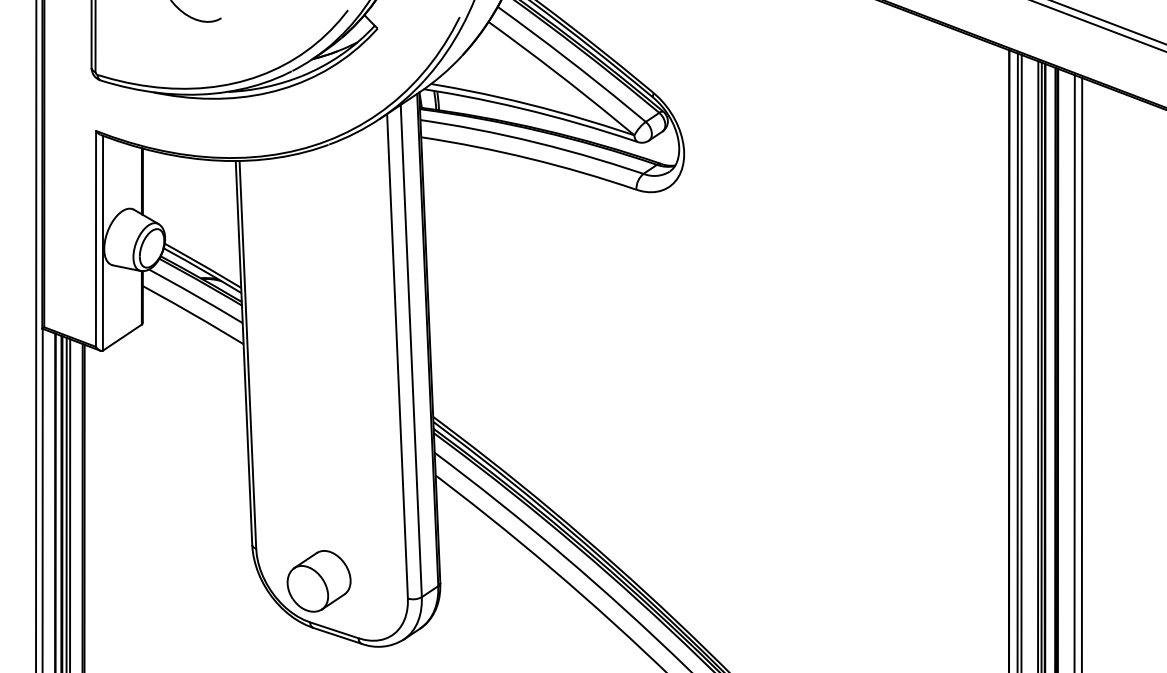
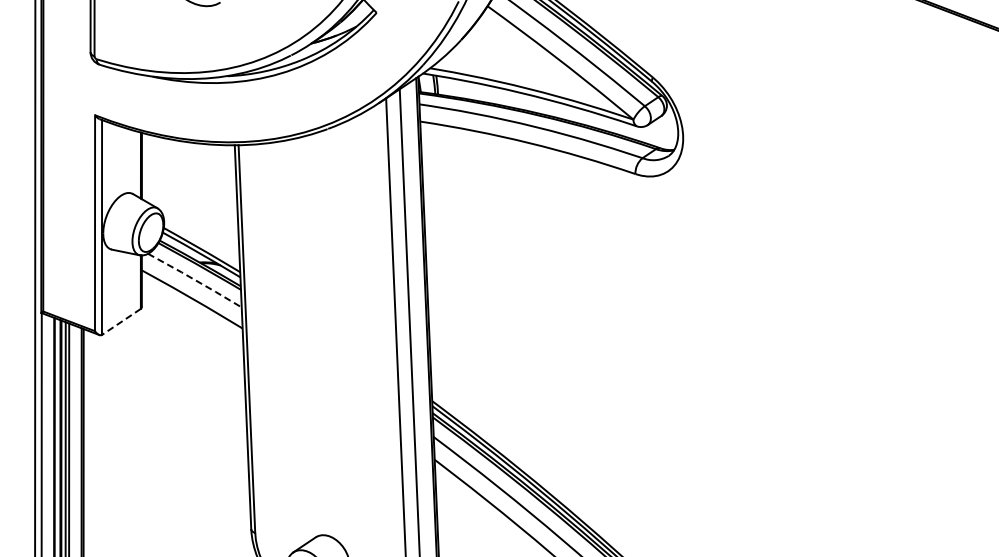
line: (196, 295) -> (195, 279), solid -> dashed
line: (121, 337) -> (120, 321), solid -> dashed

